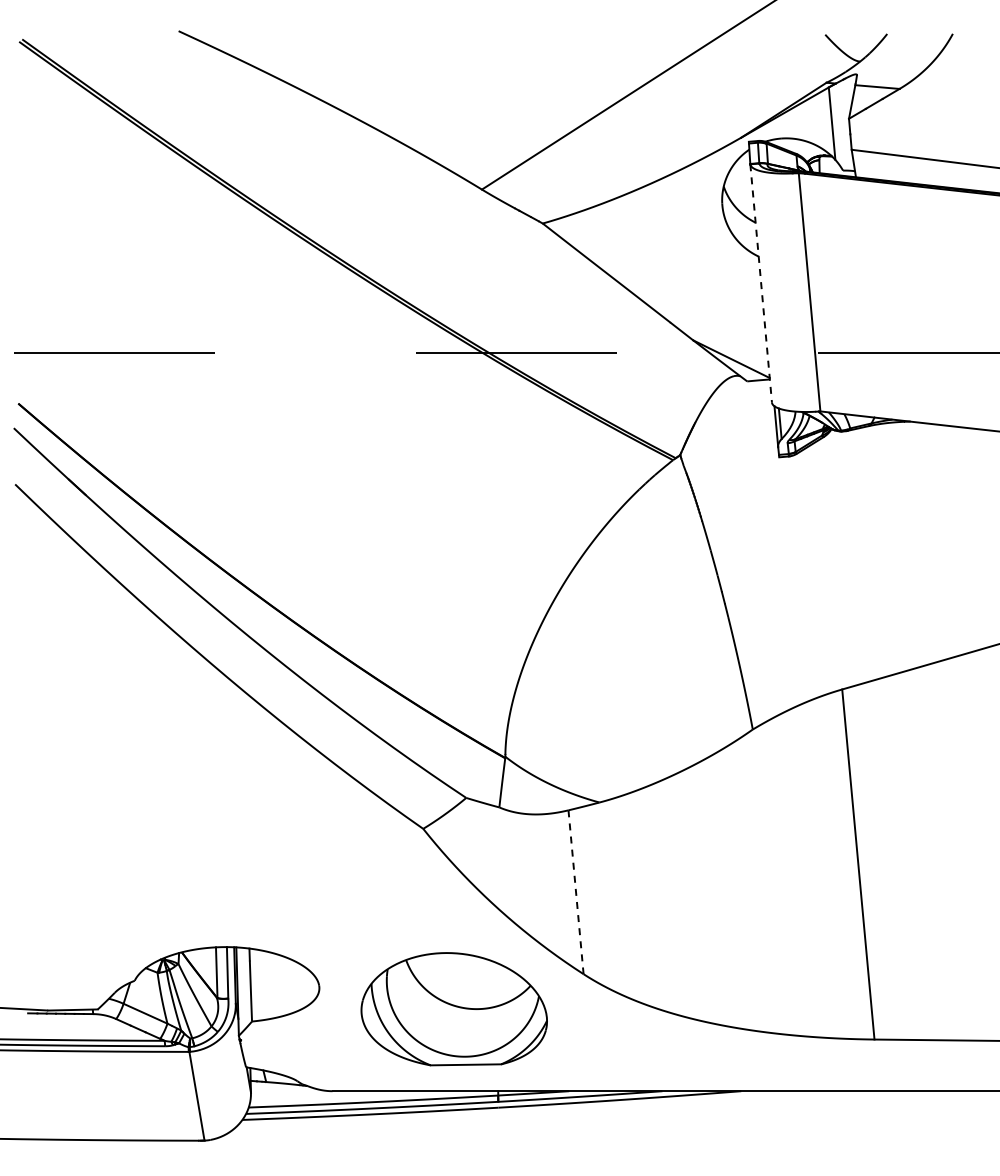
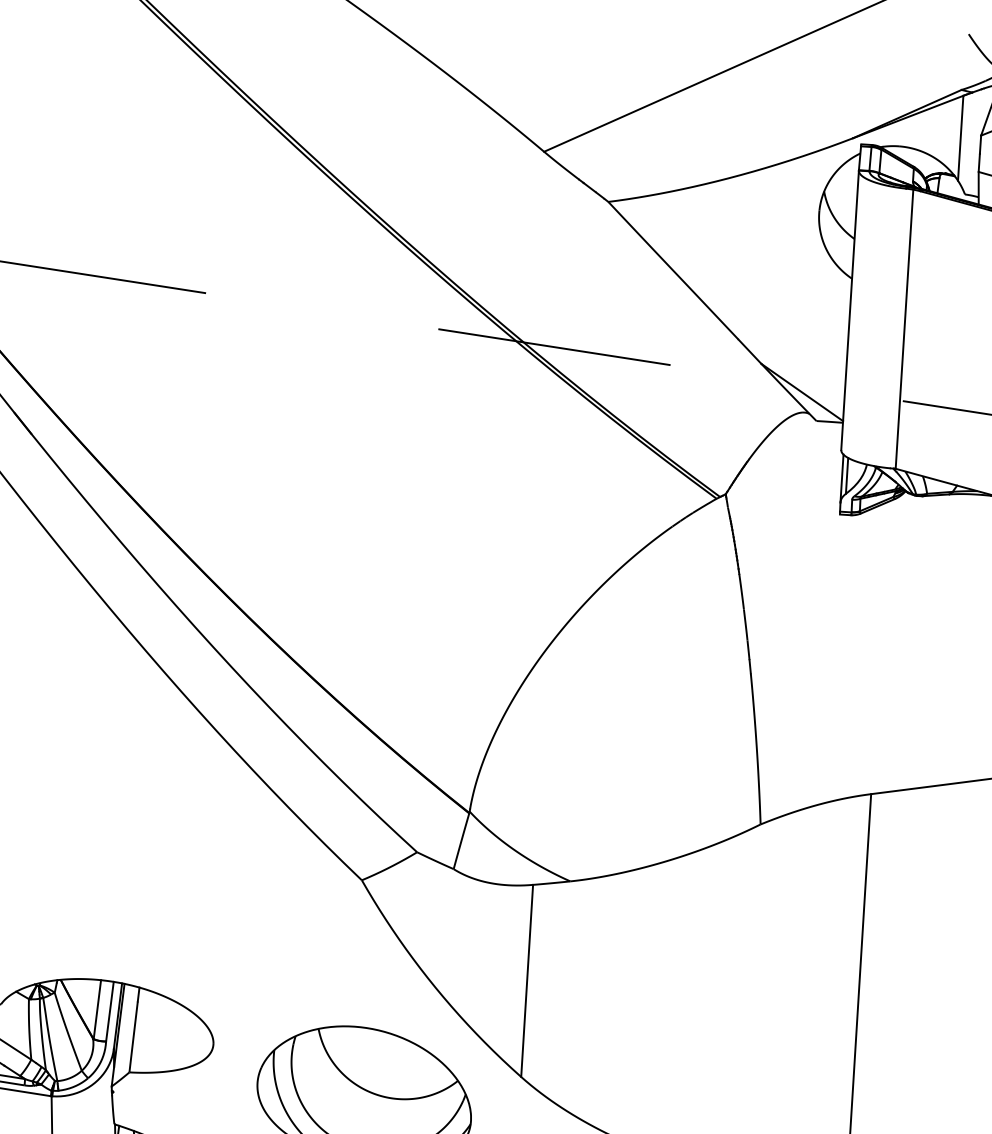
line: (761, 283) -> (850, 310), dashed -> solid
line: (576, 892) -> (527, 981), dashed -> solid

